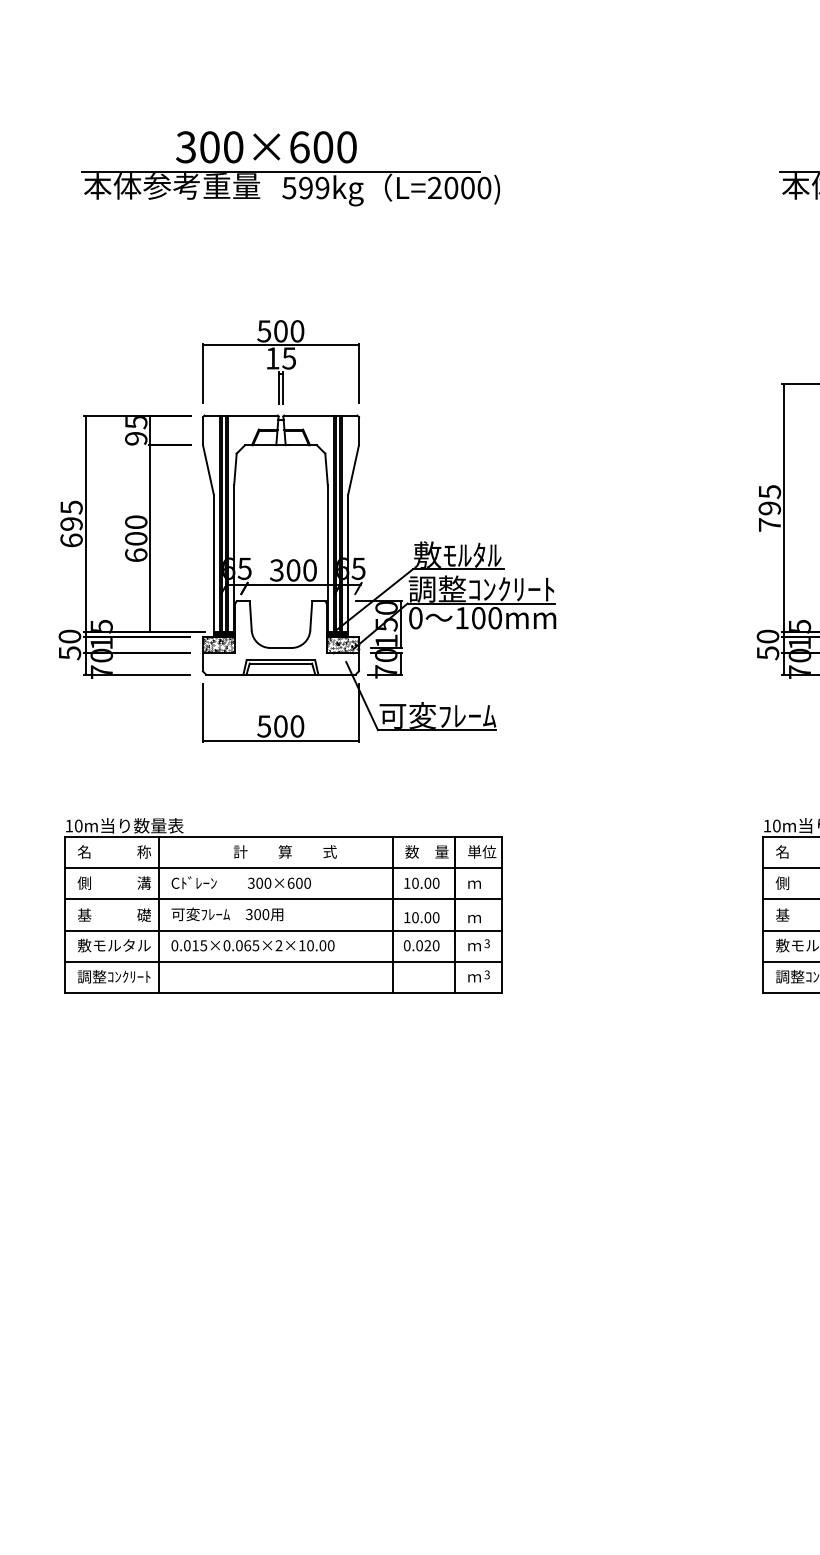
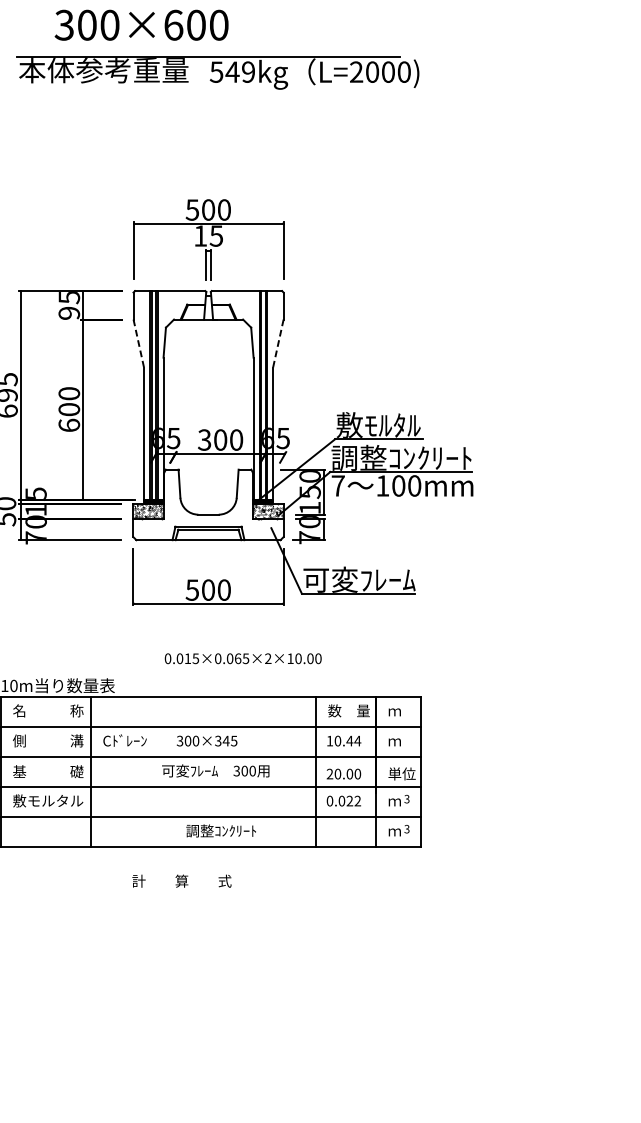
text: (266, 147) -> (141, 25), moved
text: (305, 187) -> (232, 71), 599kg -> 549kg
line: (208, 470) -> (138, 343), solid -> dashed
line: (353, 470) -> (278, 343), solid -> dashed
text: (415, 618) -> (337, 486), 0 -> 7
text: (284, 851) -> (181, 880), moved
text: (482, 851) -> (402, 710), 単位 -> ｍ
text: (298, 882) -> (225, 740), 300×600 -> 300×345
text: (431, 882) -> (353, 740), 10.00 -> 10.44
text: (227, 914) -> (215, 771), moved
text: (406, 917) -> (329, 773), 10.00 -> 20.00
text: (482, 917) -> (402, 773), ｍ -> 単位
text: (252, 945) -> (242, 658), moved
text: (435, 945) -> (357, 800), 0.020 -> 0.022
text: (113, 976) -> (220, 830), moved

